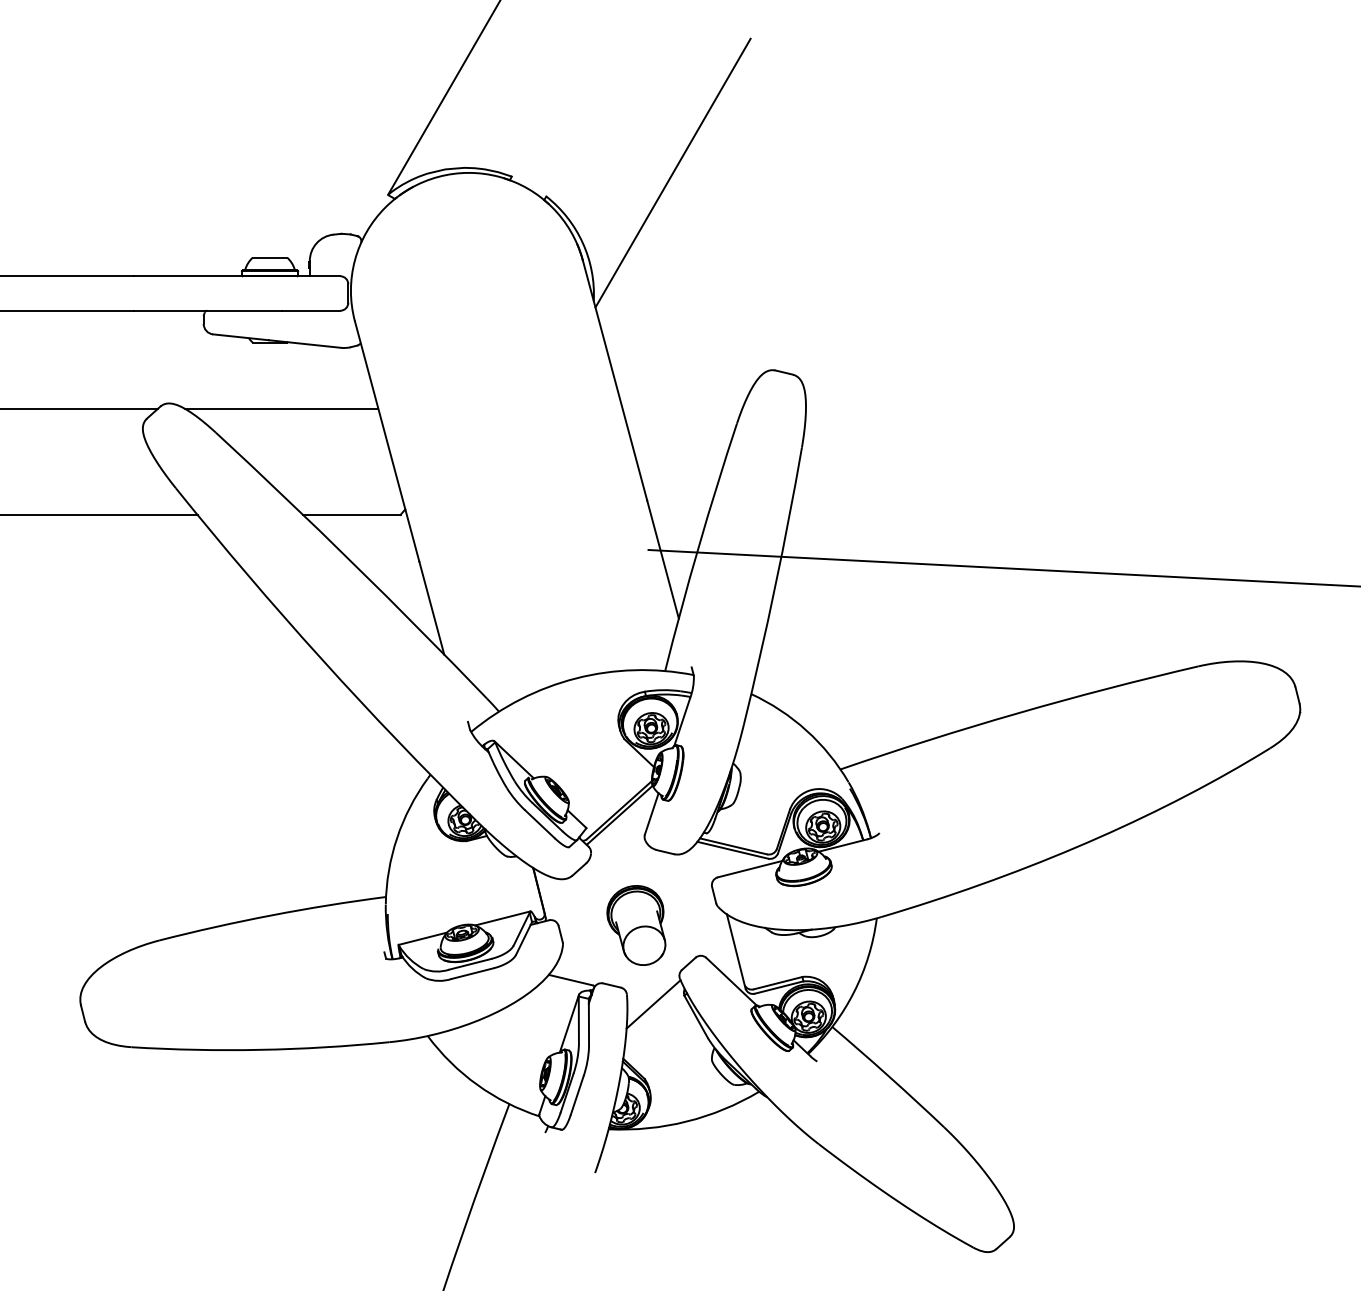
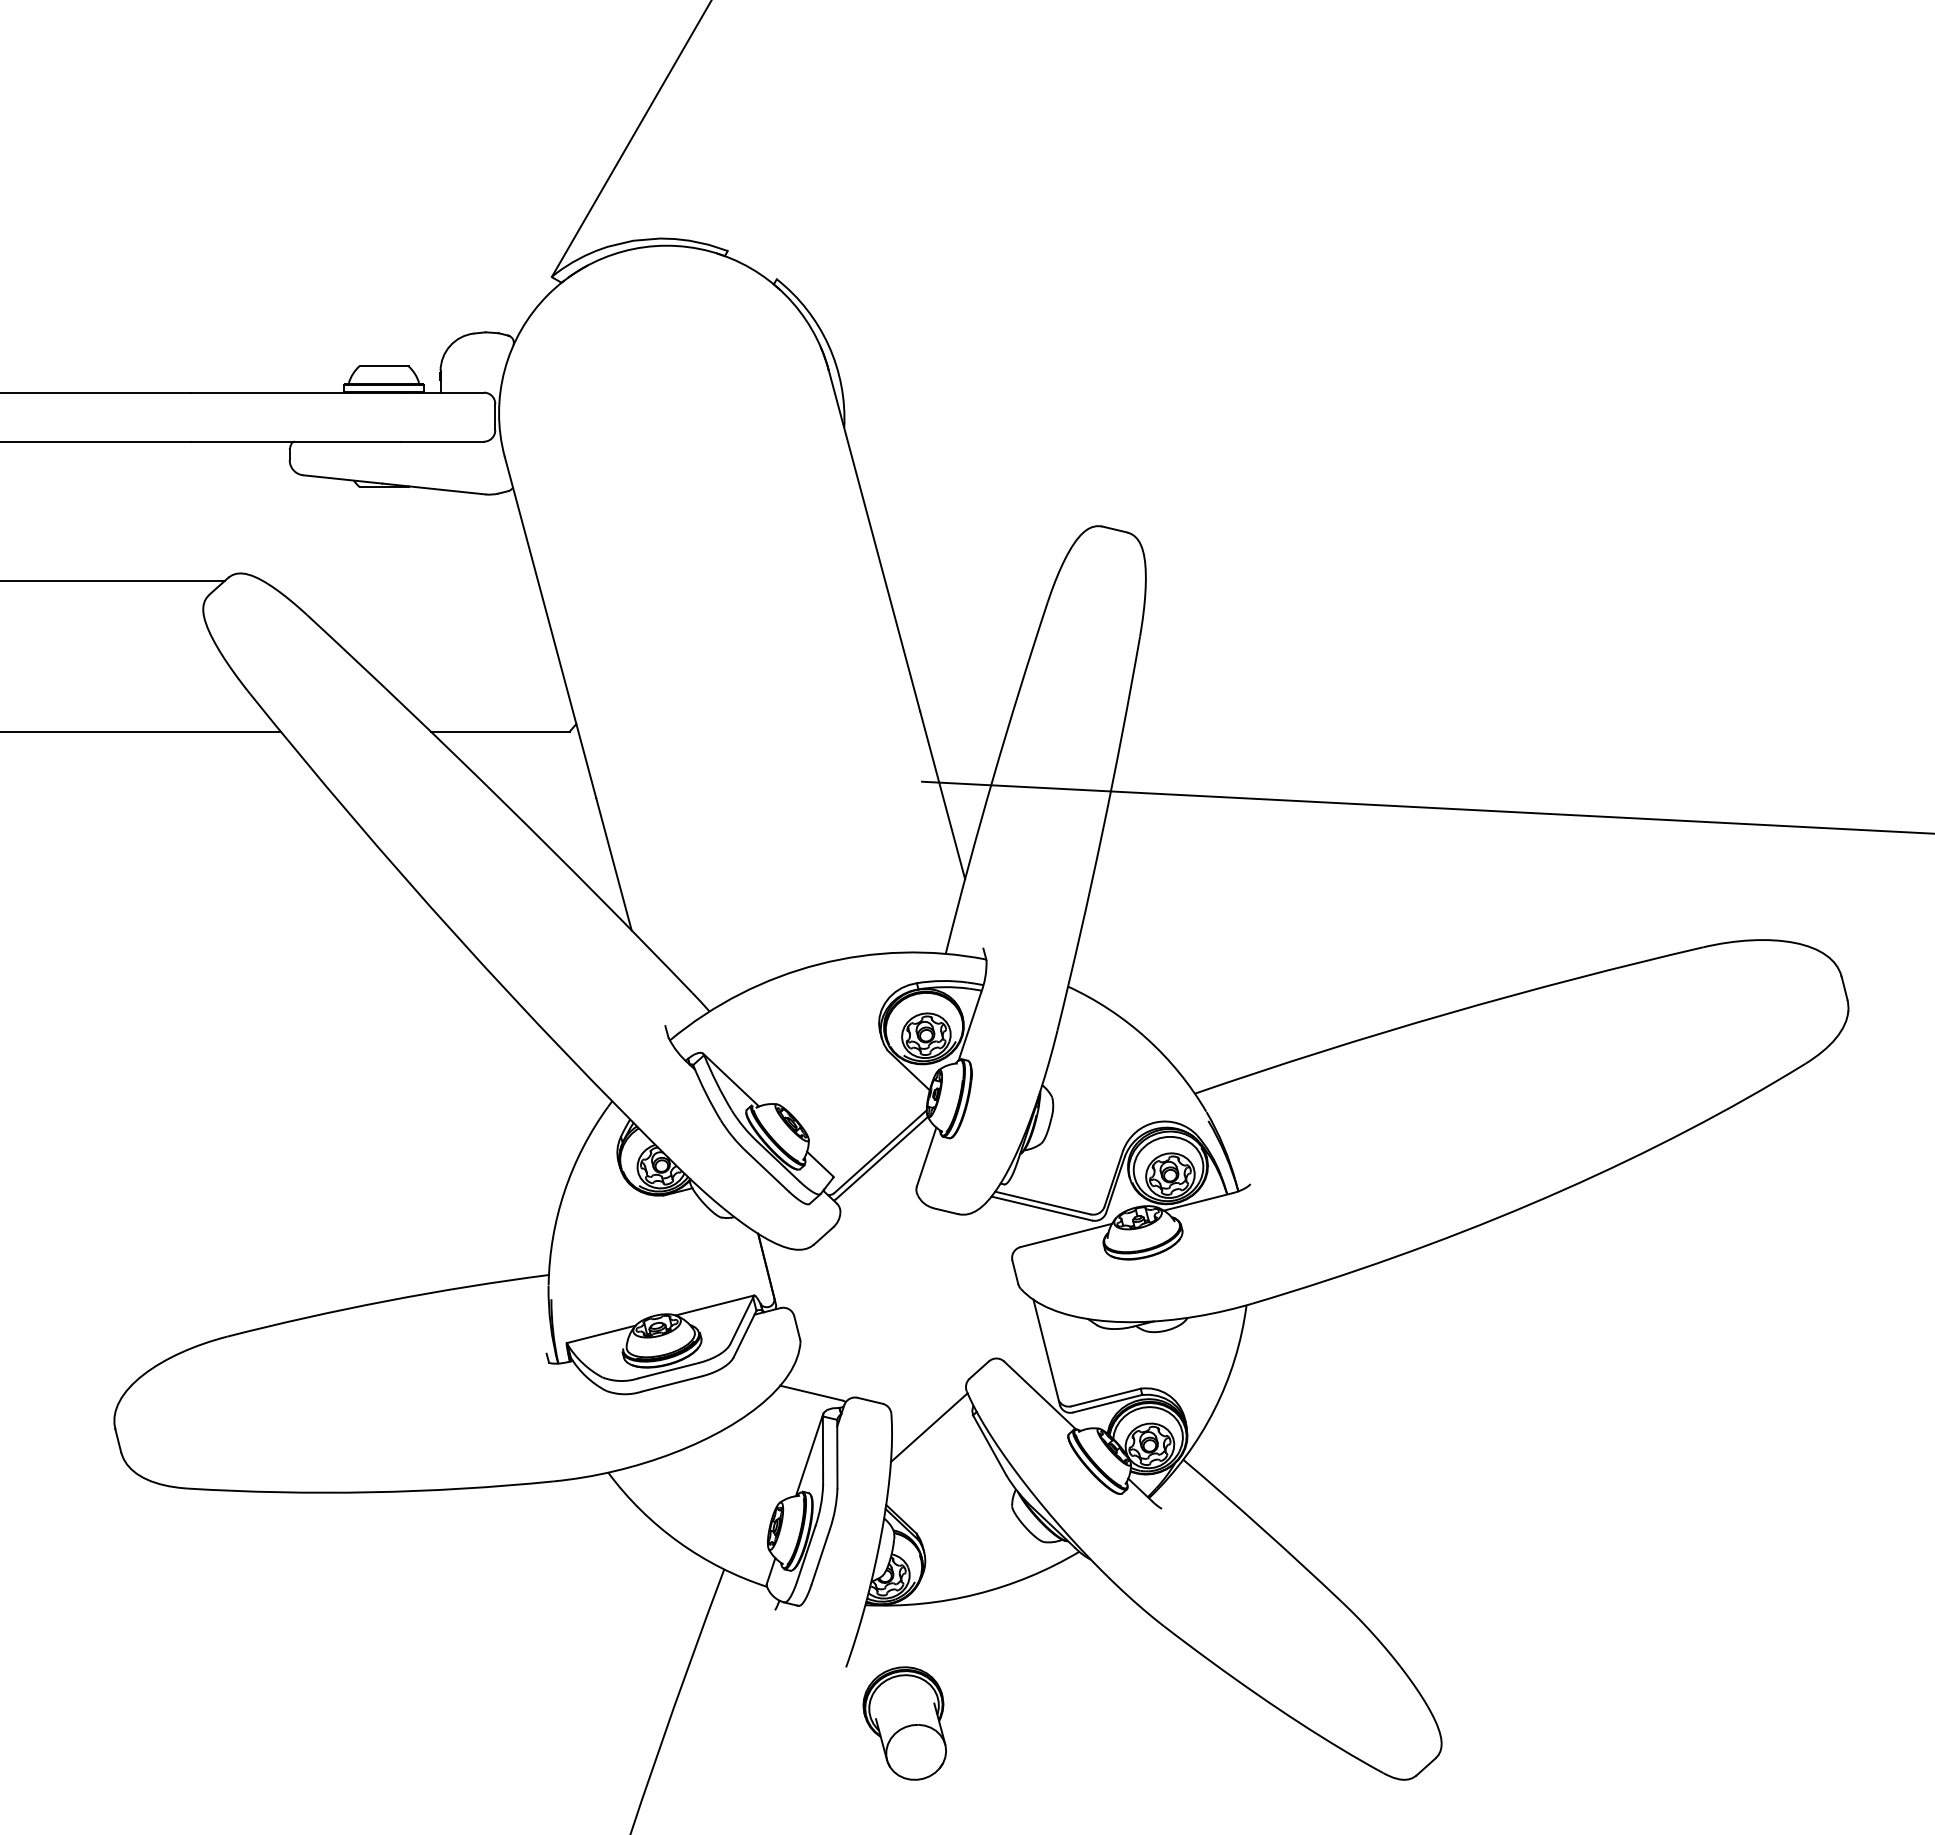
line: (672, 173) -> (956, 246), removed
line: (281, 409) -> (400, 581), removed
part: (636, 925) -> (904, 1723), moved

